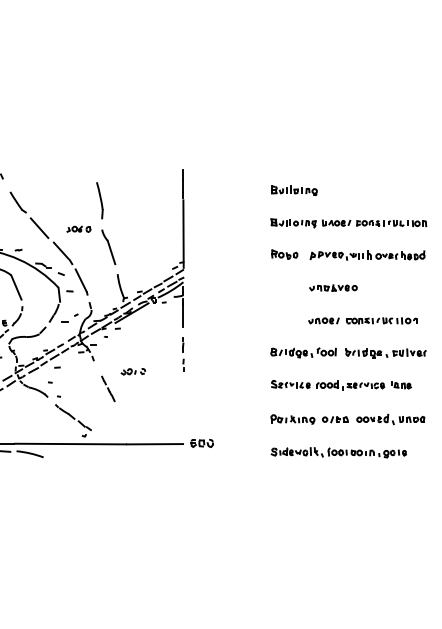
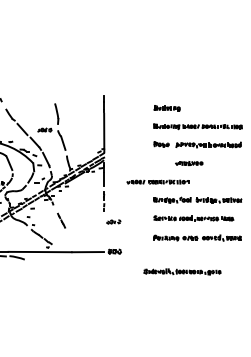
part: (361, 319) -> (157, 181), moved
part: (132, 370) -> (113, 221), moved
part: (339, 451) -> (182, 271), moved

